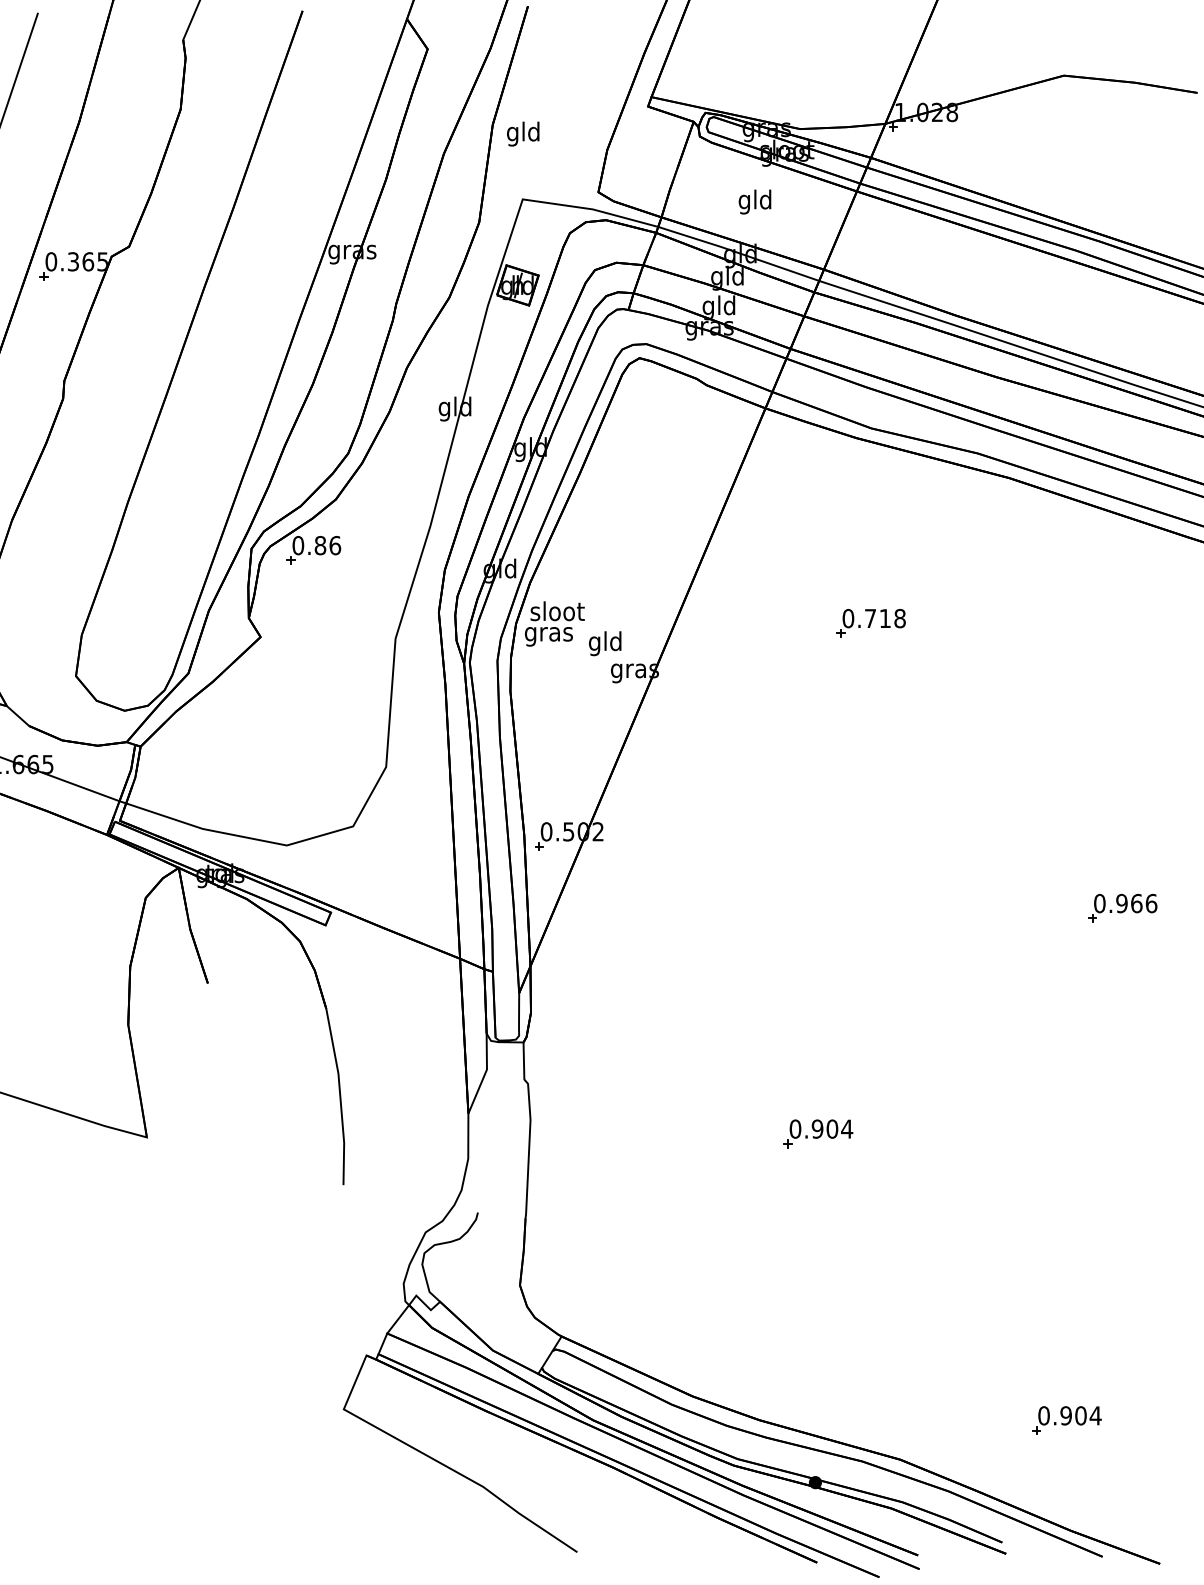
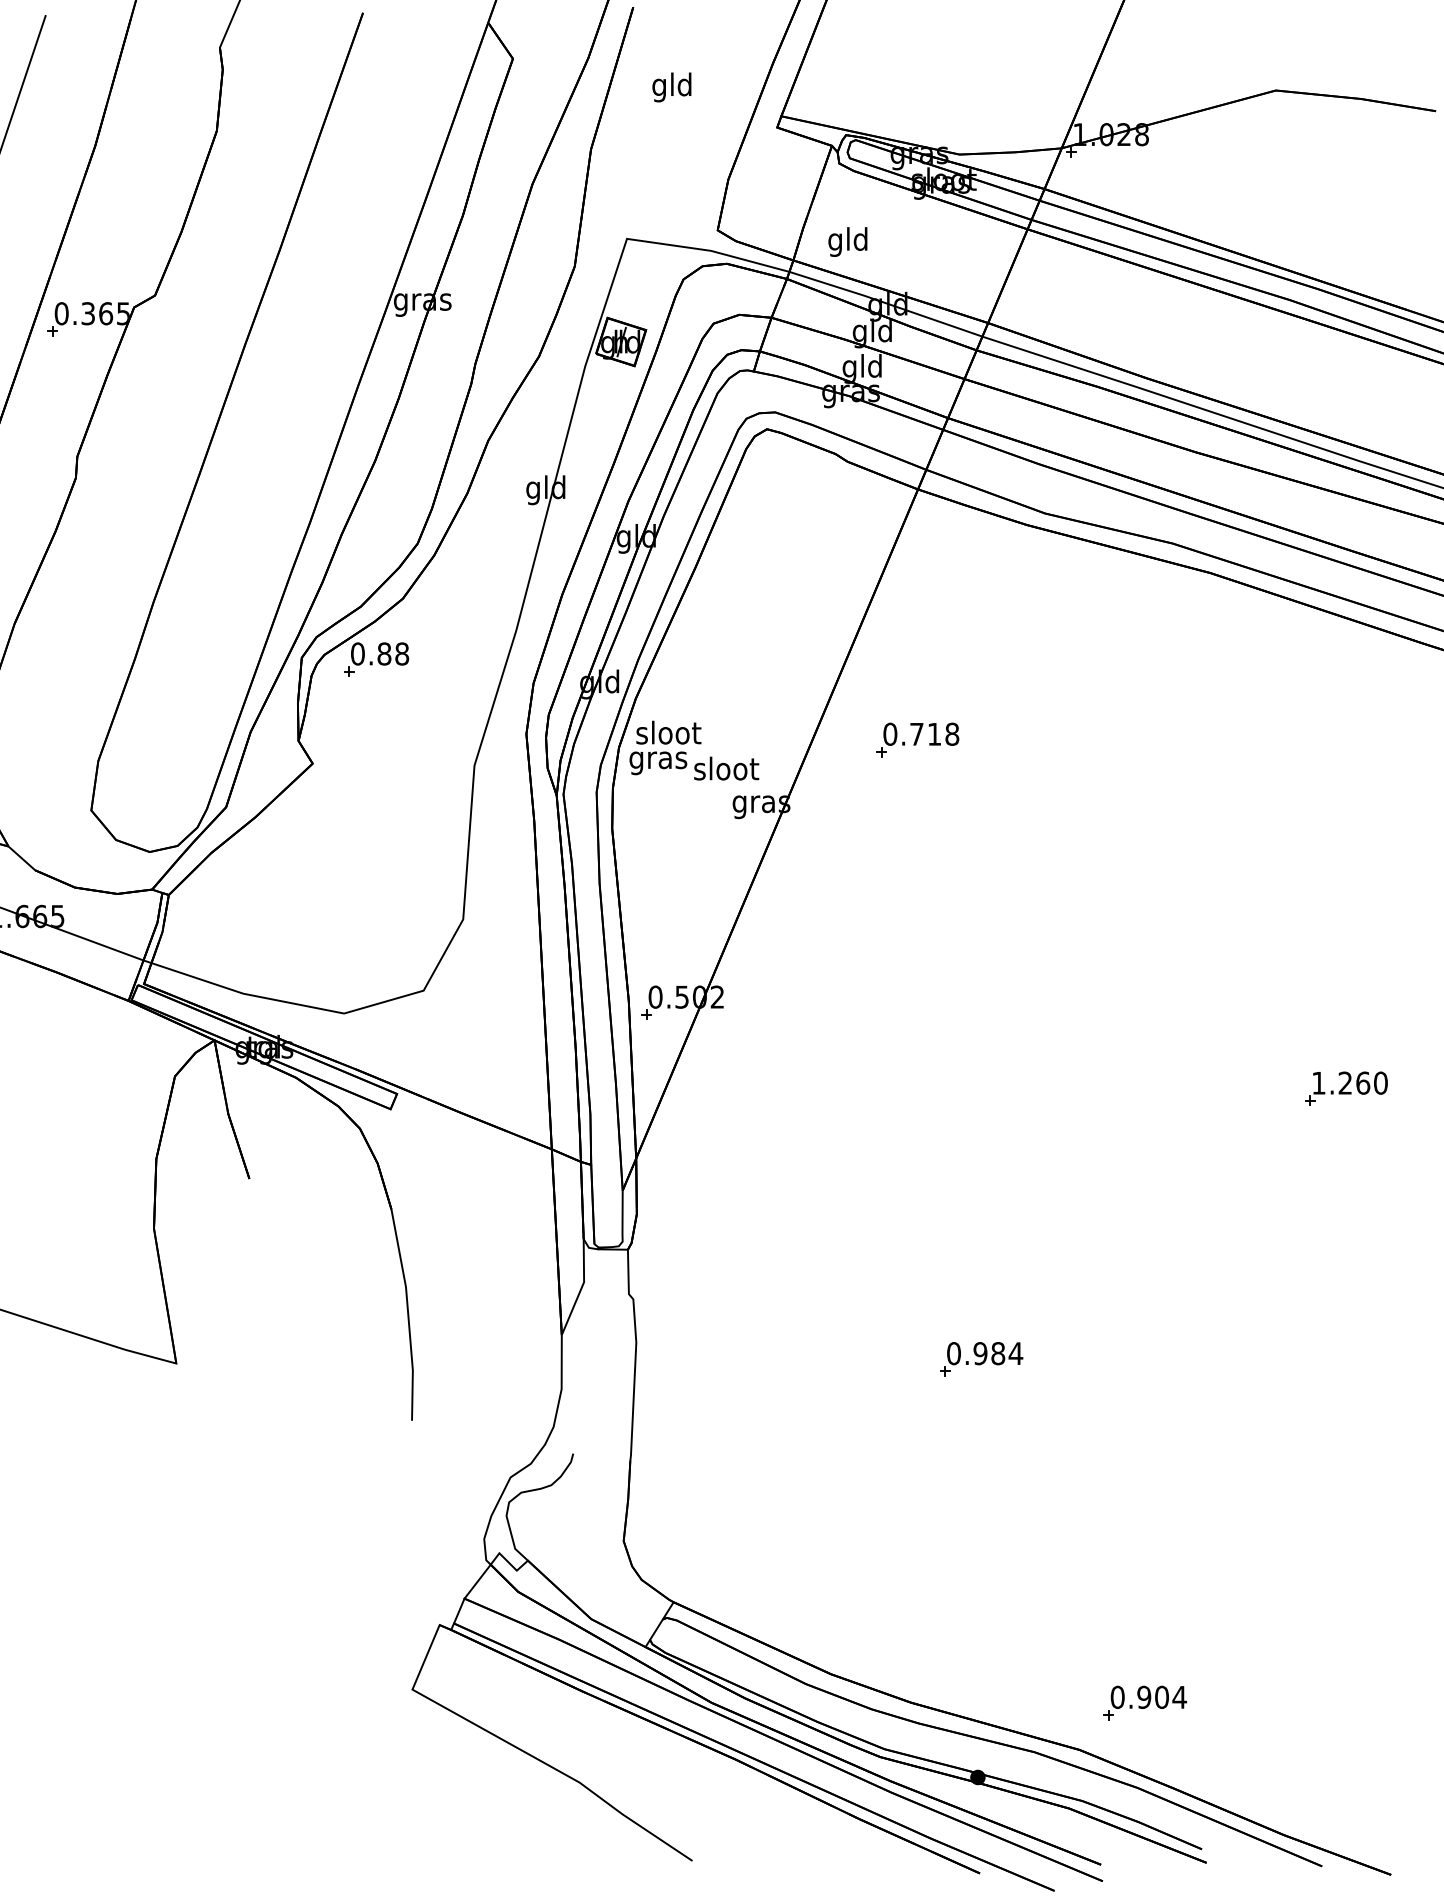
text: (523, 133) -> (672, 86), moved
text: (754, 201) -> (847, 241), moved
text: (335, 545) -> (402, 653), 0.86 -> 0.88
part: (870, 623) -> (916, 740), moved
text: (605, 643) -> (726, 771), gld -> sloot
text: (1125, 903) -> (1349, 1083), 0.966 -> 1.260
text: (832, 1128) -> (998, 1352), 0.904 -> 0.984
part: (1066, 1420) -> (1144, 1702), moved

